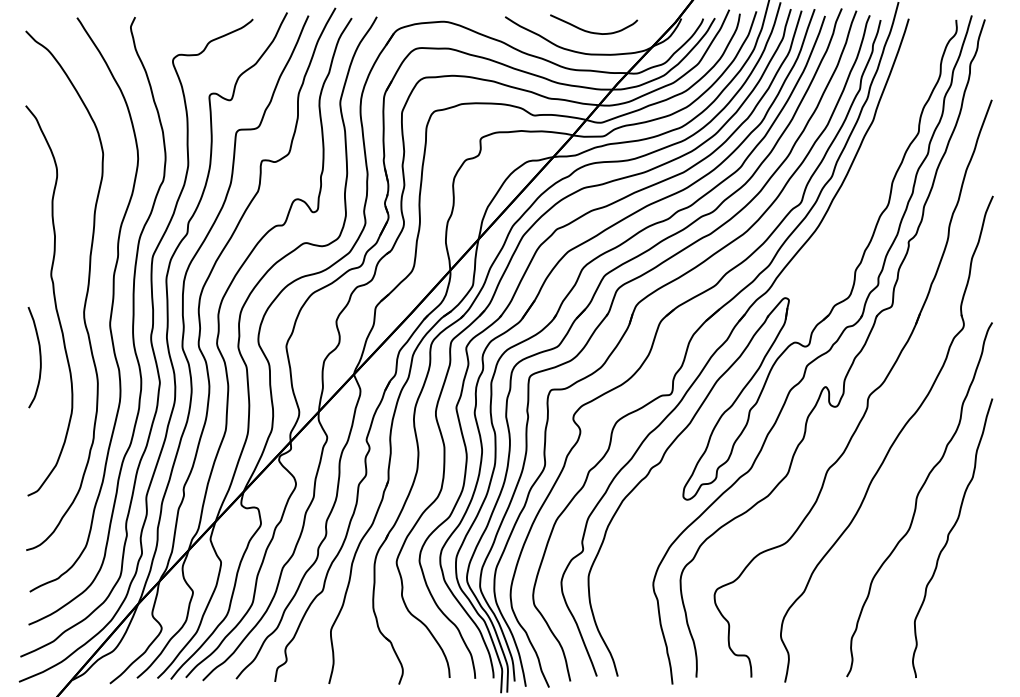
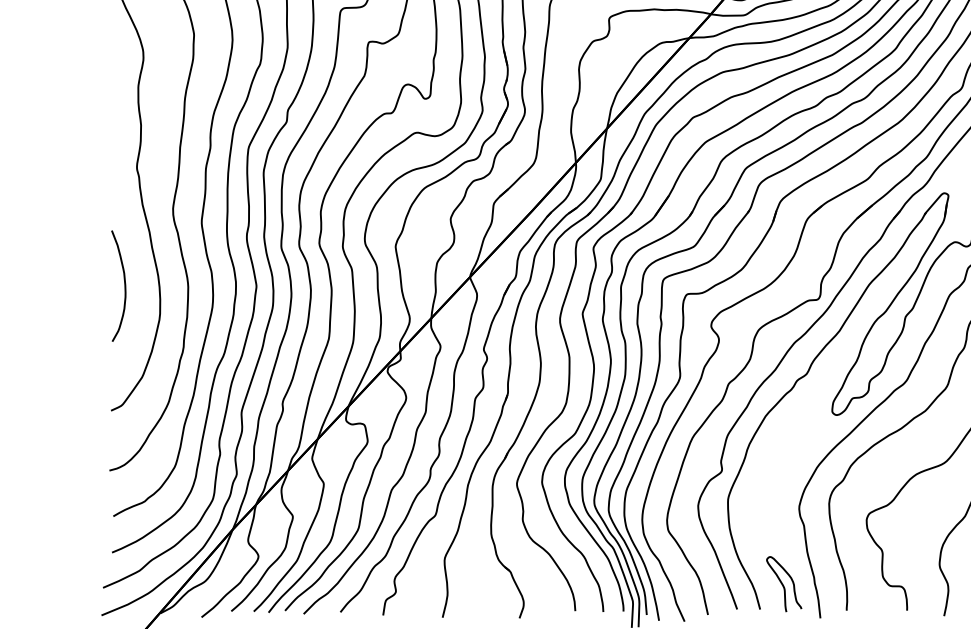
curve: (39, 357) -> (124, 286), moved
curve: (638, 653) -> (782, 584), added

